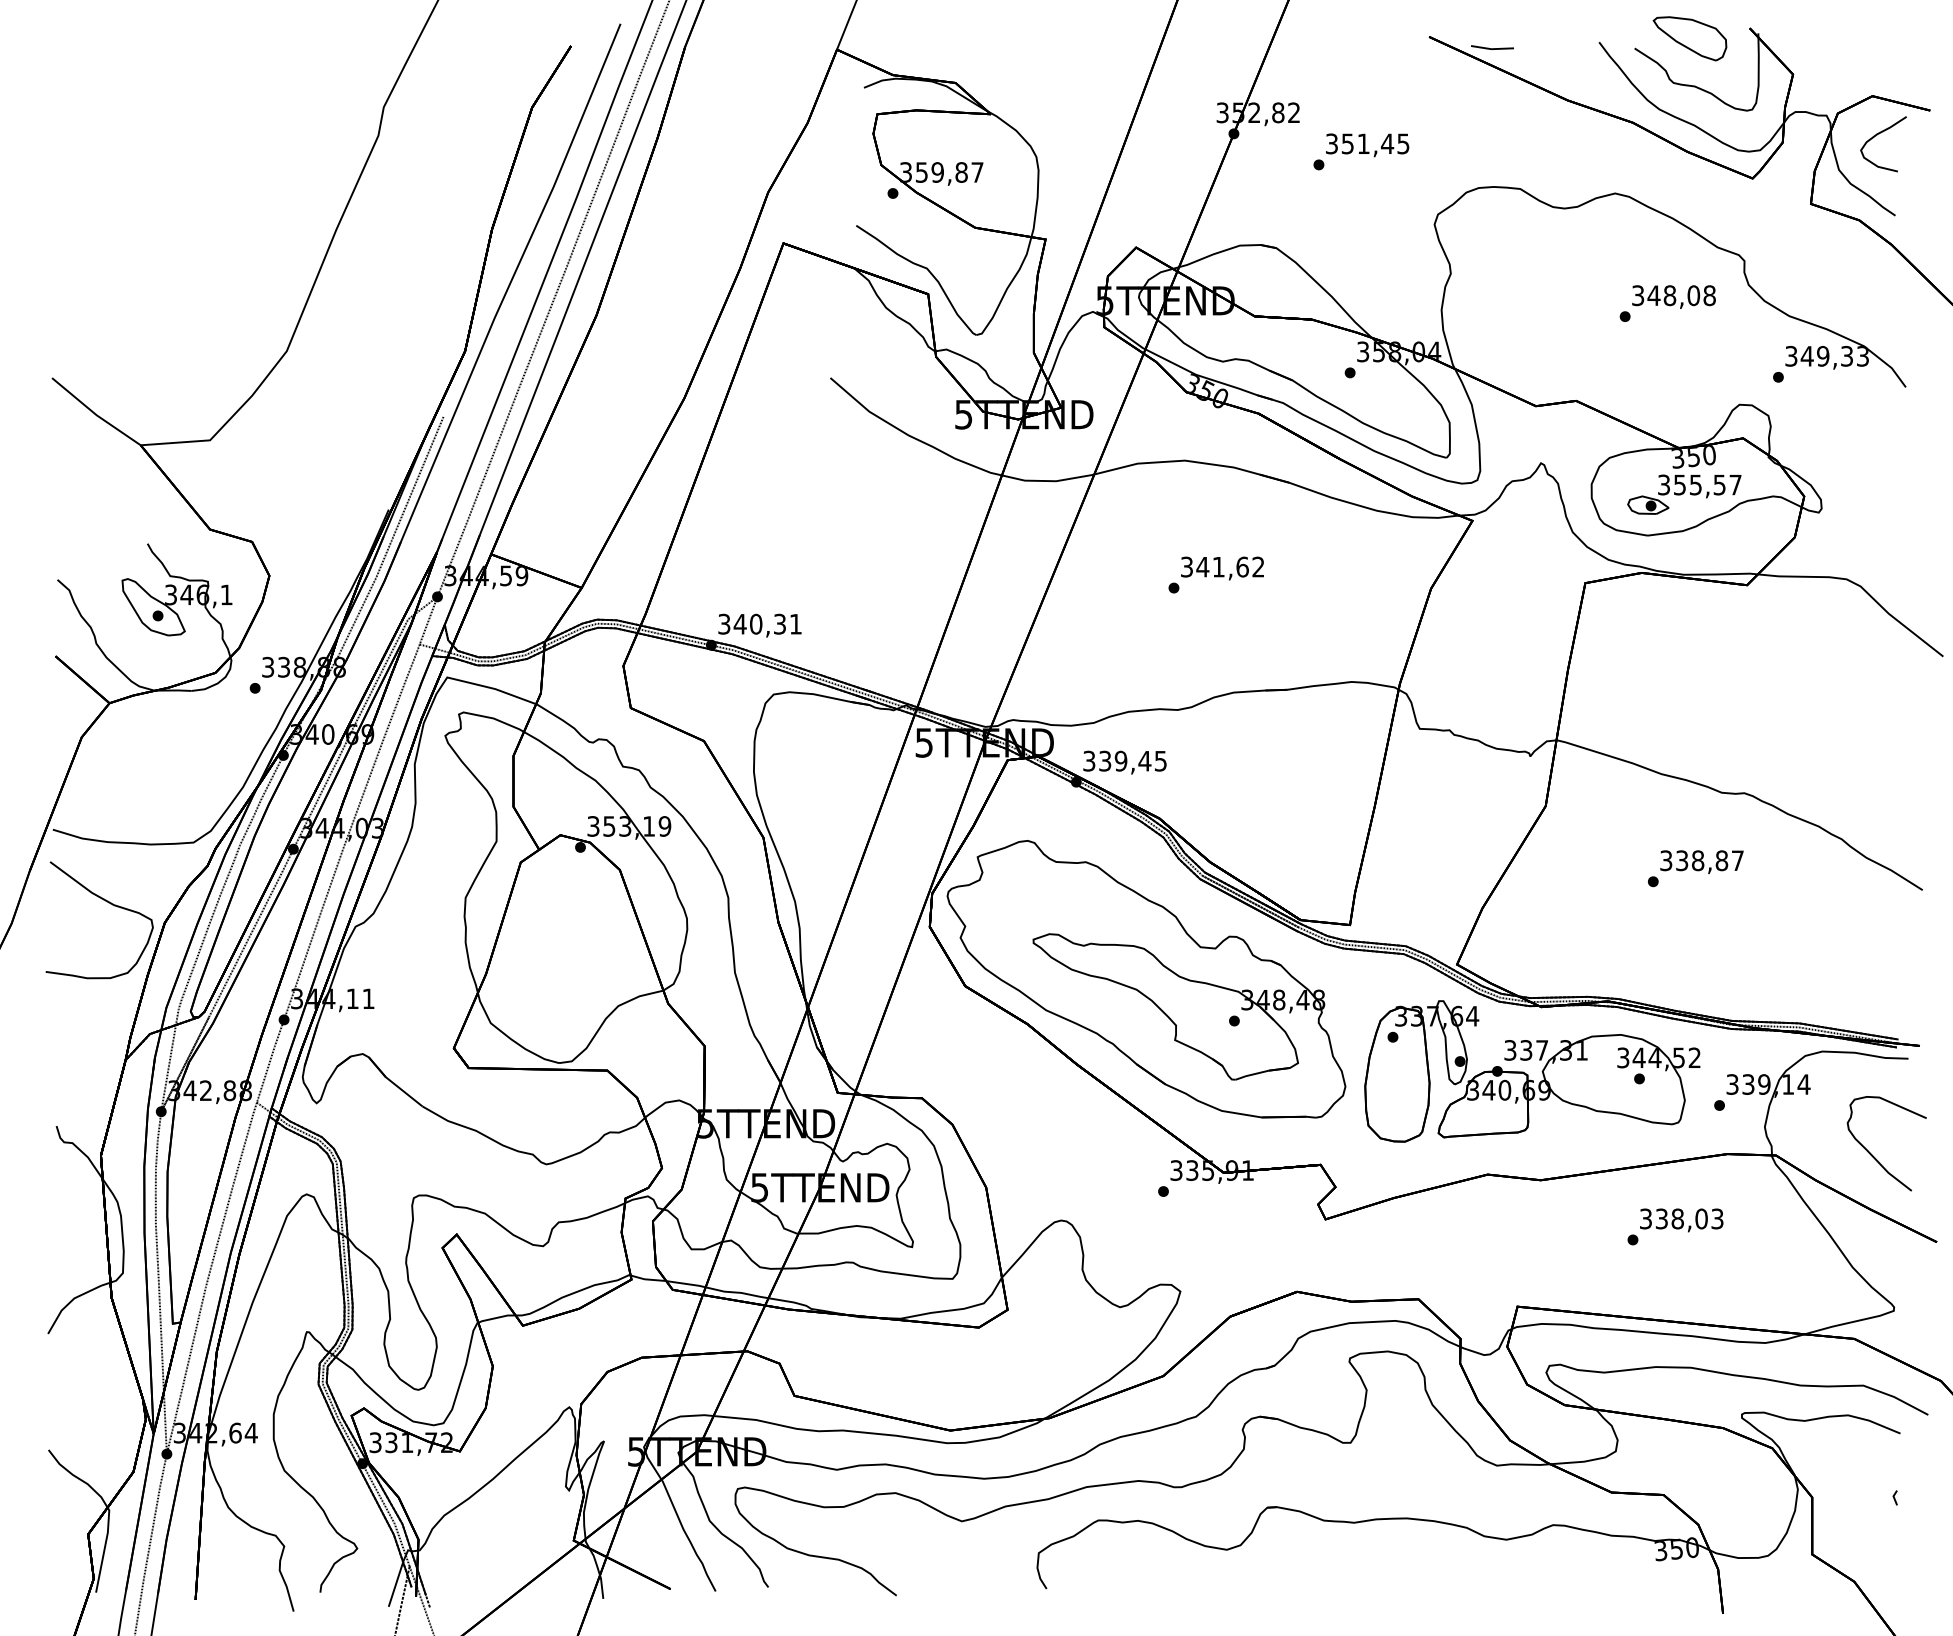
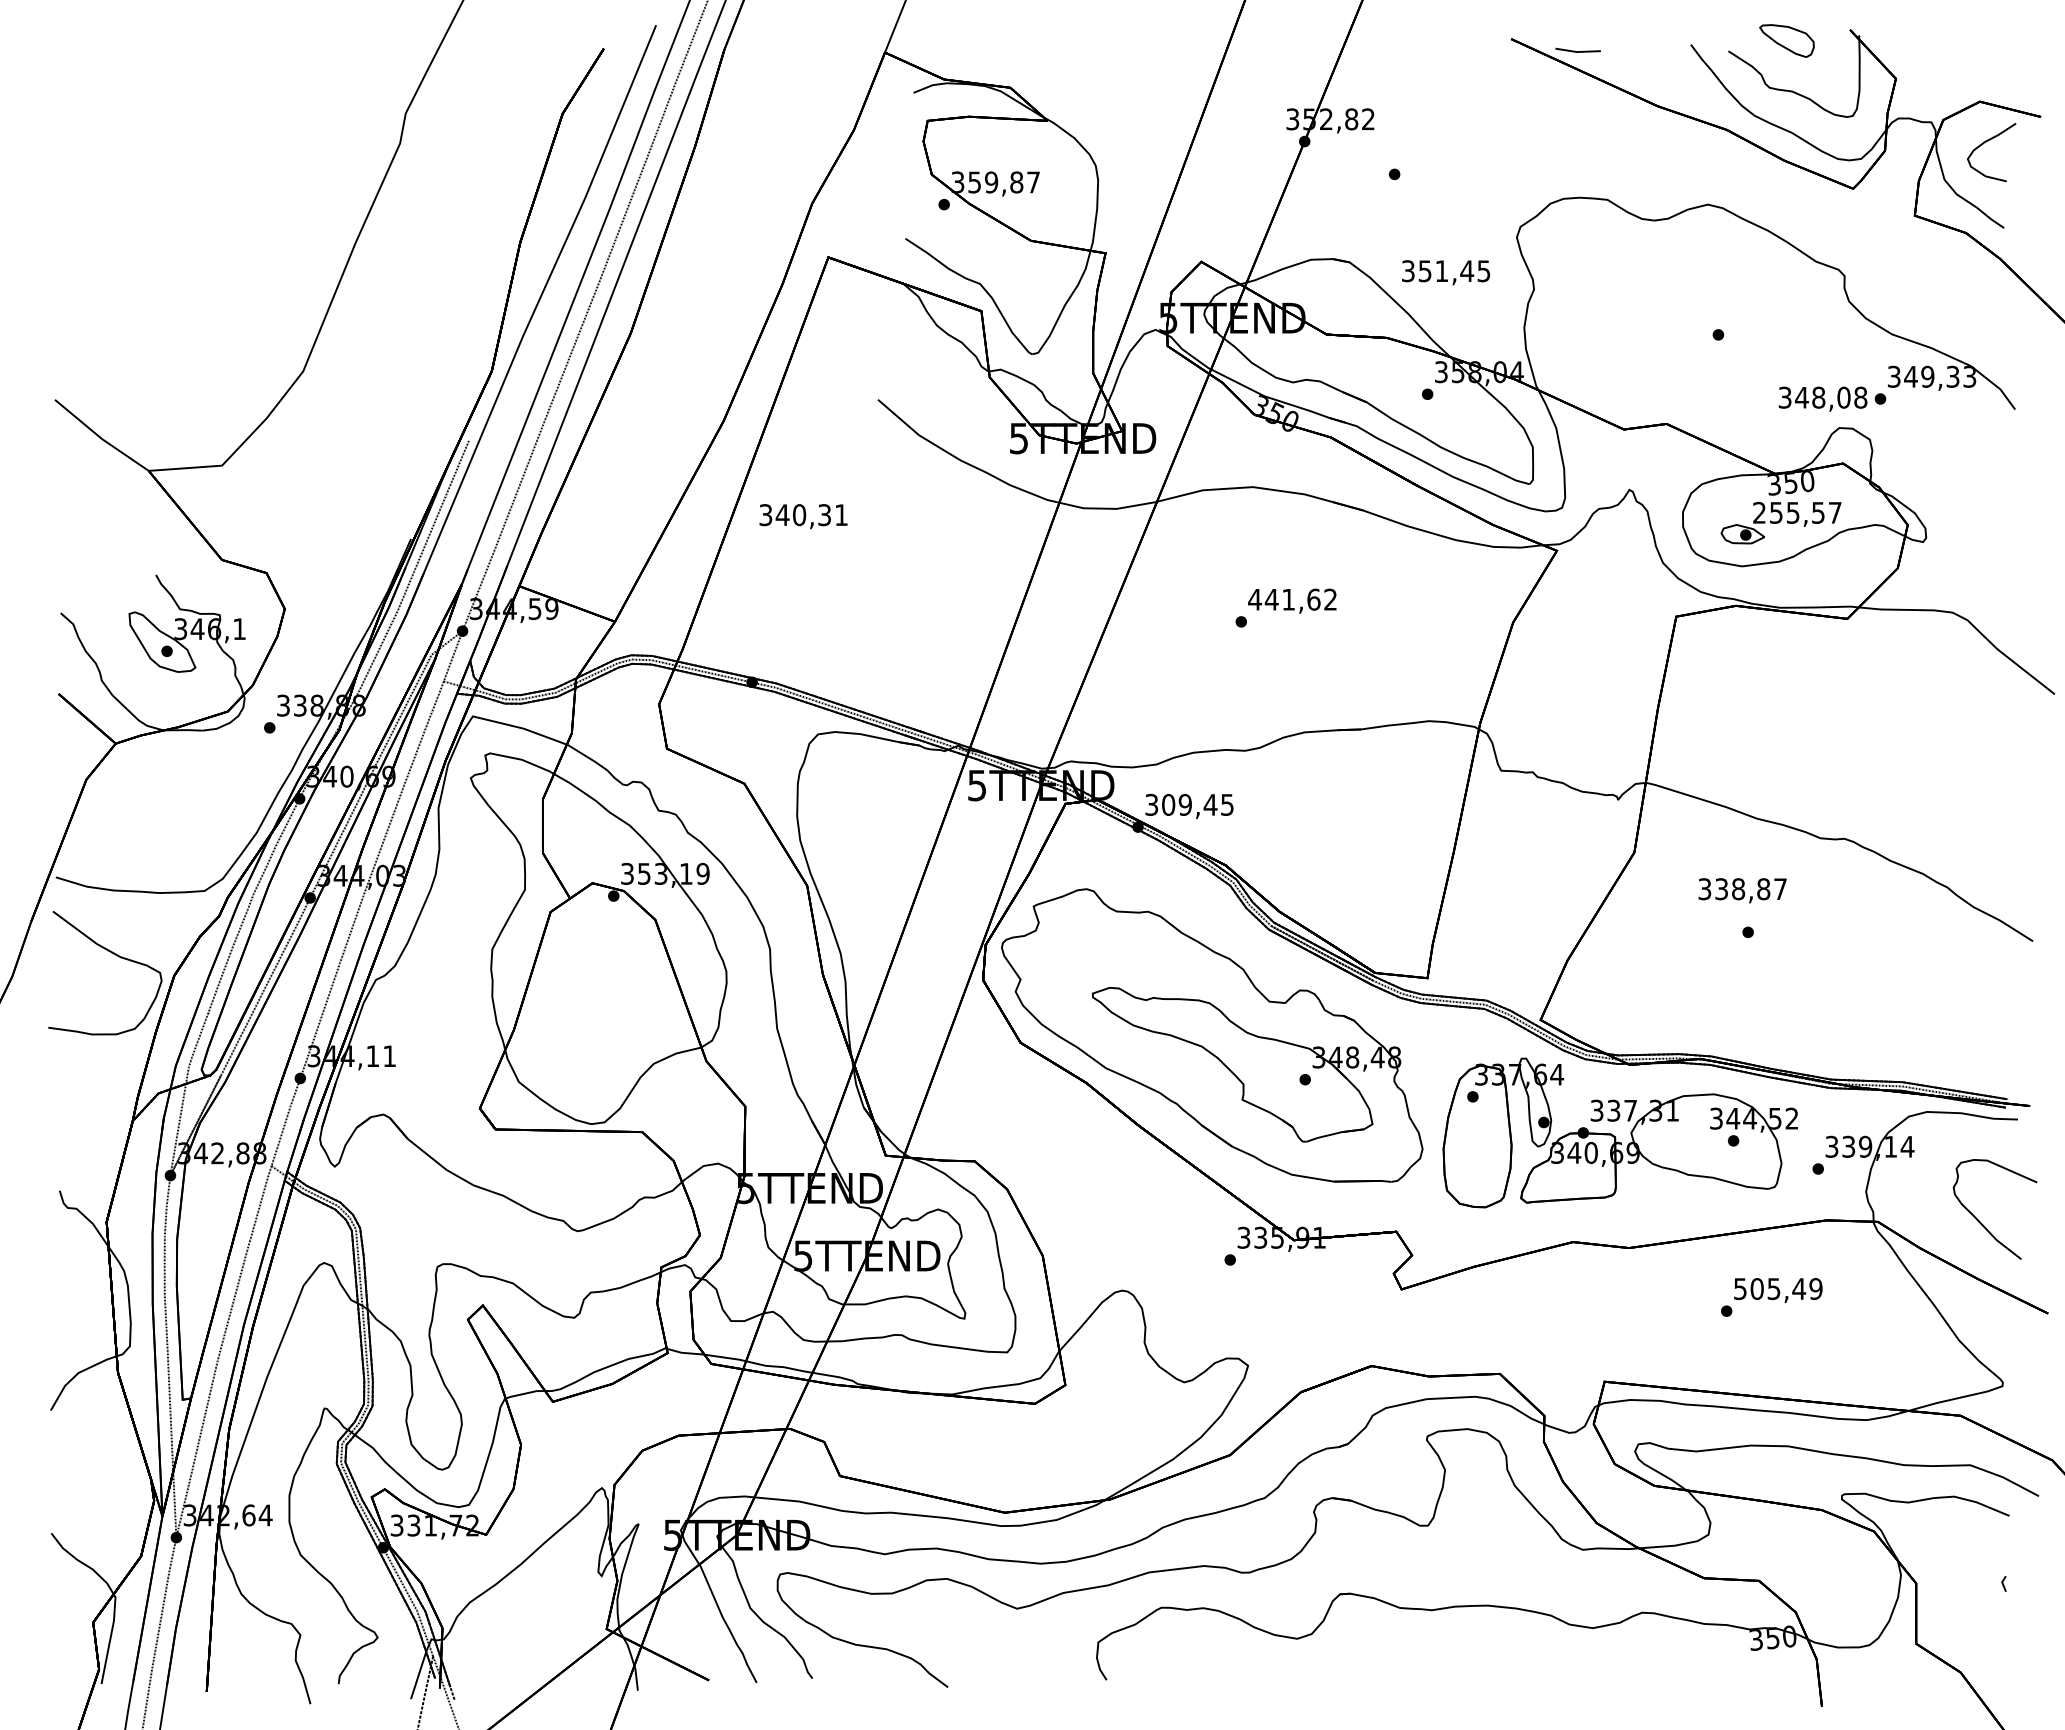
part: (1689, 38) -> (1786, 40), size x0.7
text: (1368, 145) -> (1446, 272), moved
text: (1673, 296) -> (1822, 398), moved
text: (1664, 484) -> (1759, 512), 355,57 -> 255,57
text: (1186, 566) -> (1254, 599), 341,62 -> 441,62
text: (759, 625) -> (803, 516), moved
text: (1105, 760) -> (1168, 804), 339,45 -> 309,45
text: (1701, 861) -> (1742, 890), moved
text: (1681, 1219) -> (1778, 1289), 338,03 -> 505,49

